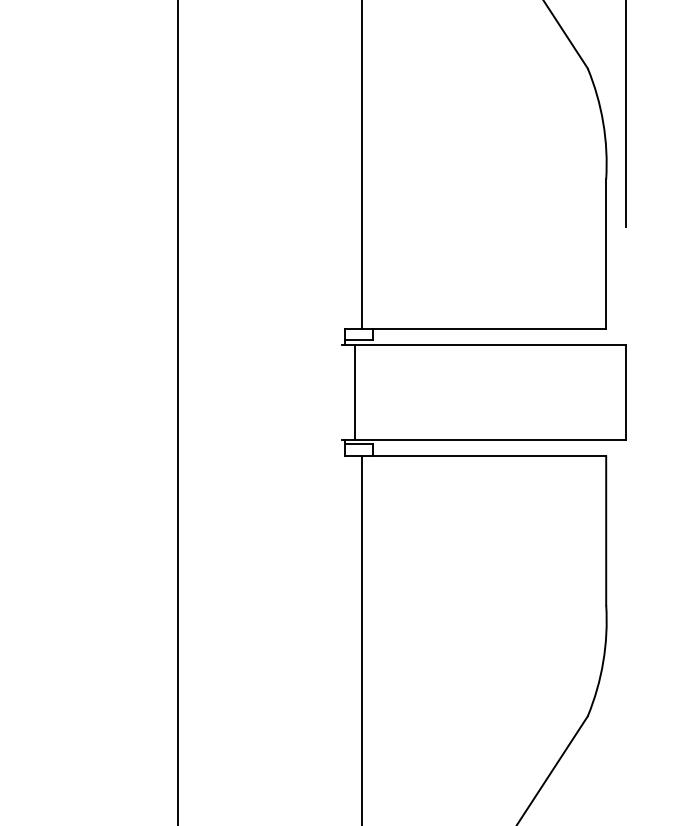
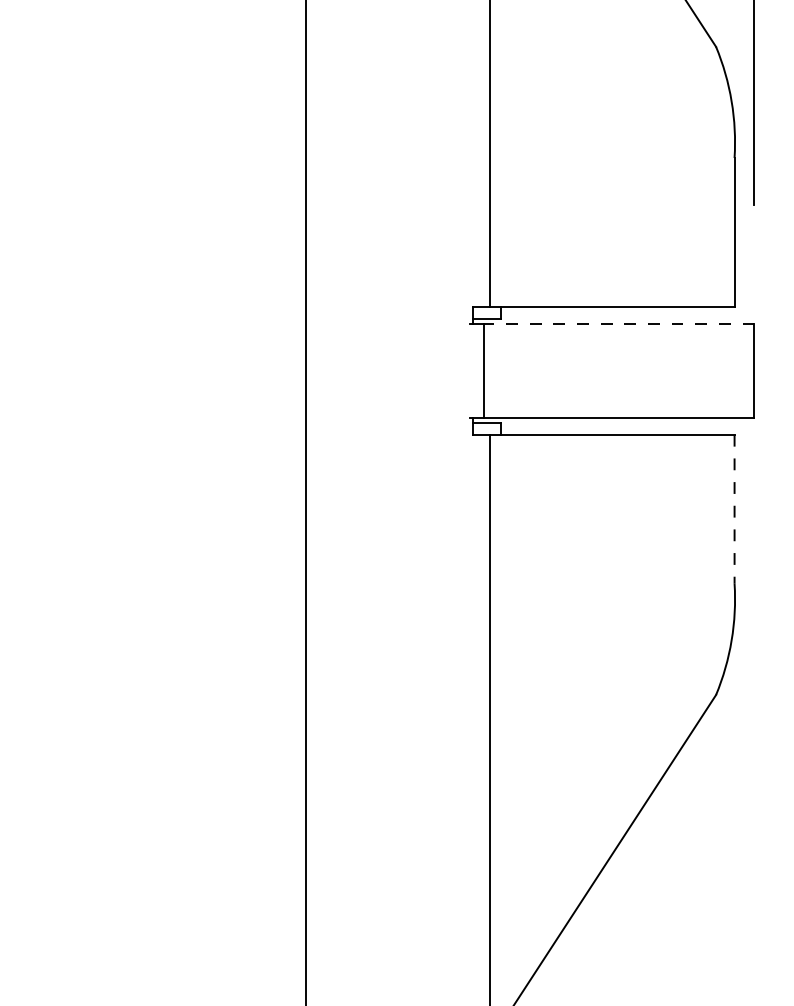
line: (490, 344) -> (618, 323), solid -> dashed
line: (606, 530) -> (734, 509), solid -> dashed

